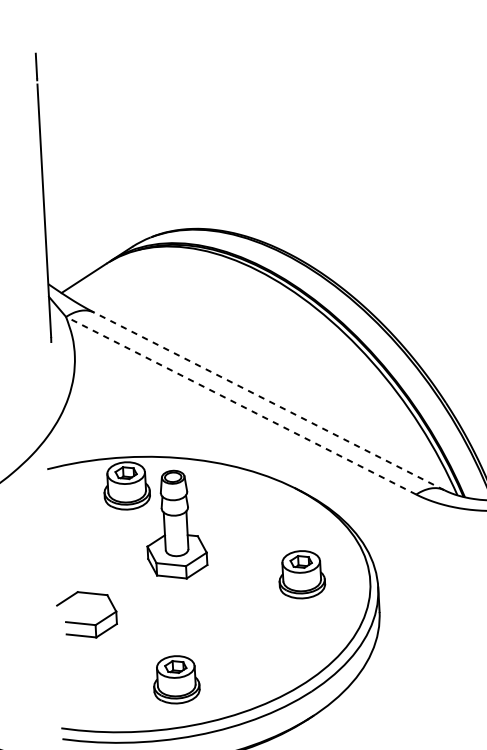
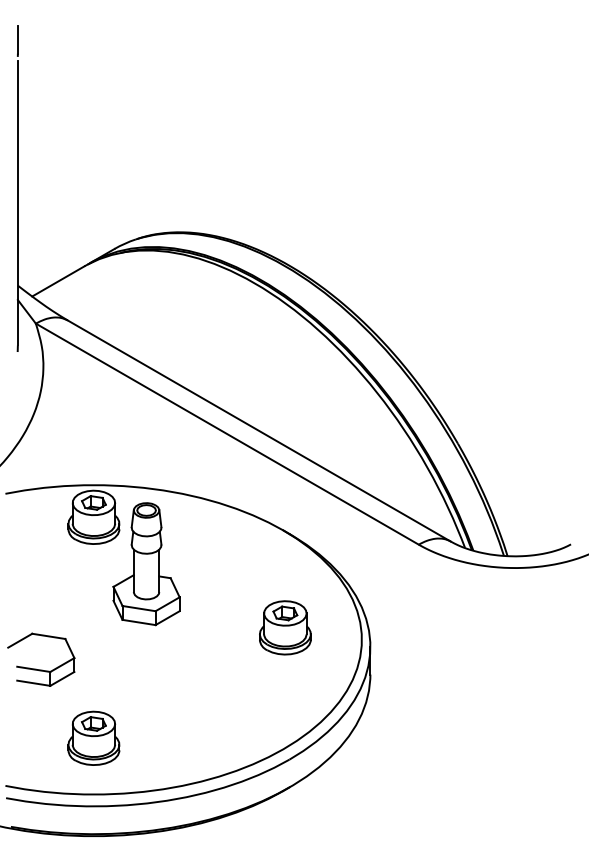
line: (268, 400) -> (258, 430), dashed -> solid
line: (240, 405) -> (226, 433), dashed -> solid
part: (176, 679) -> (93, 737), moved

